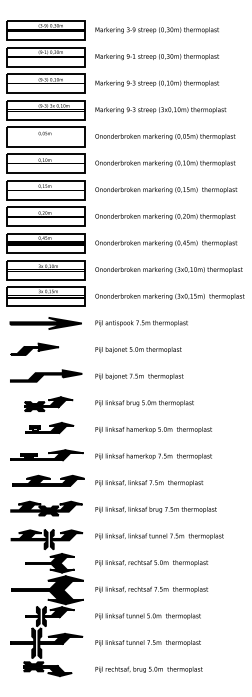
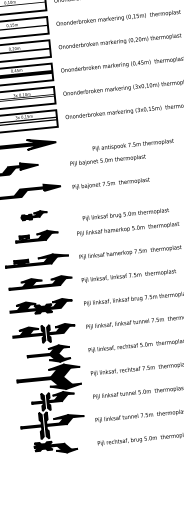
text: (141, 323) -> (133, 145), moved
part: (48, 403) -> (33, 214), size x0.6
text: (144, 403) -> (125, 214), moved

